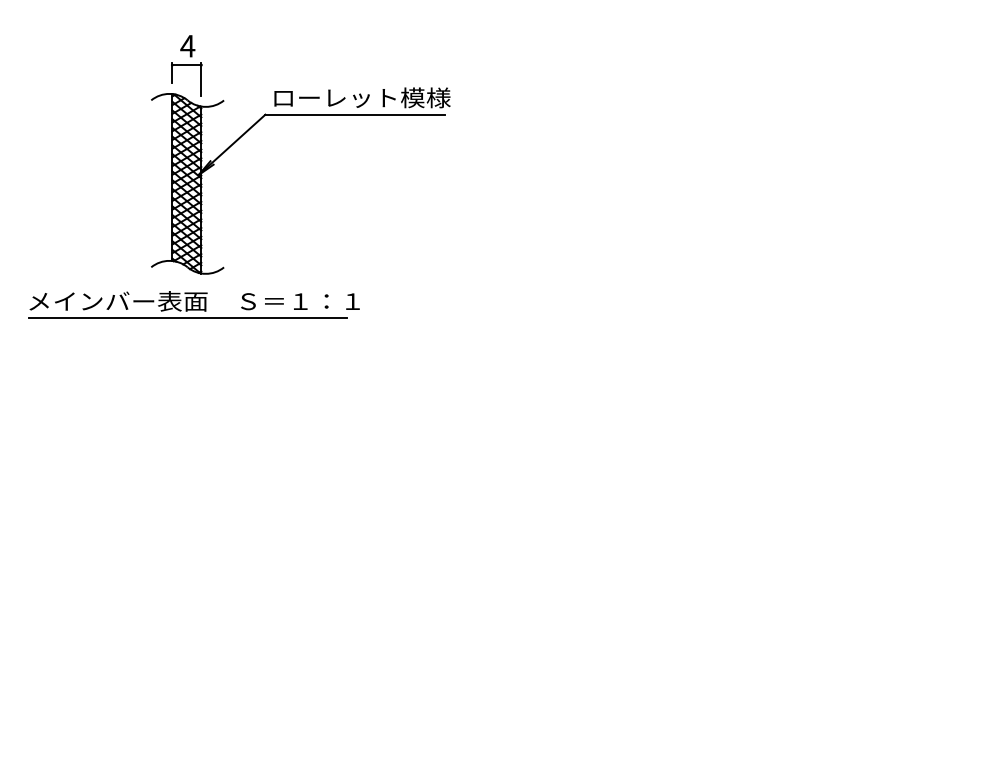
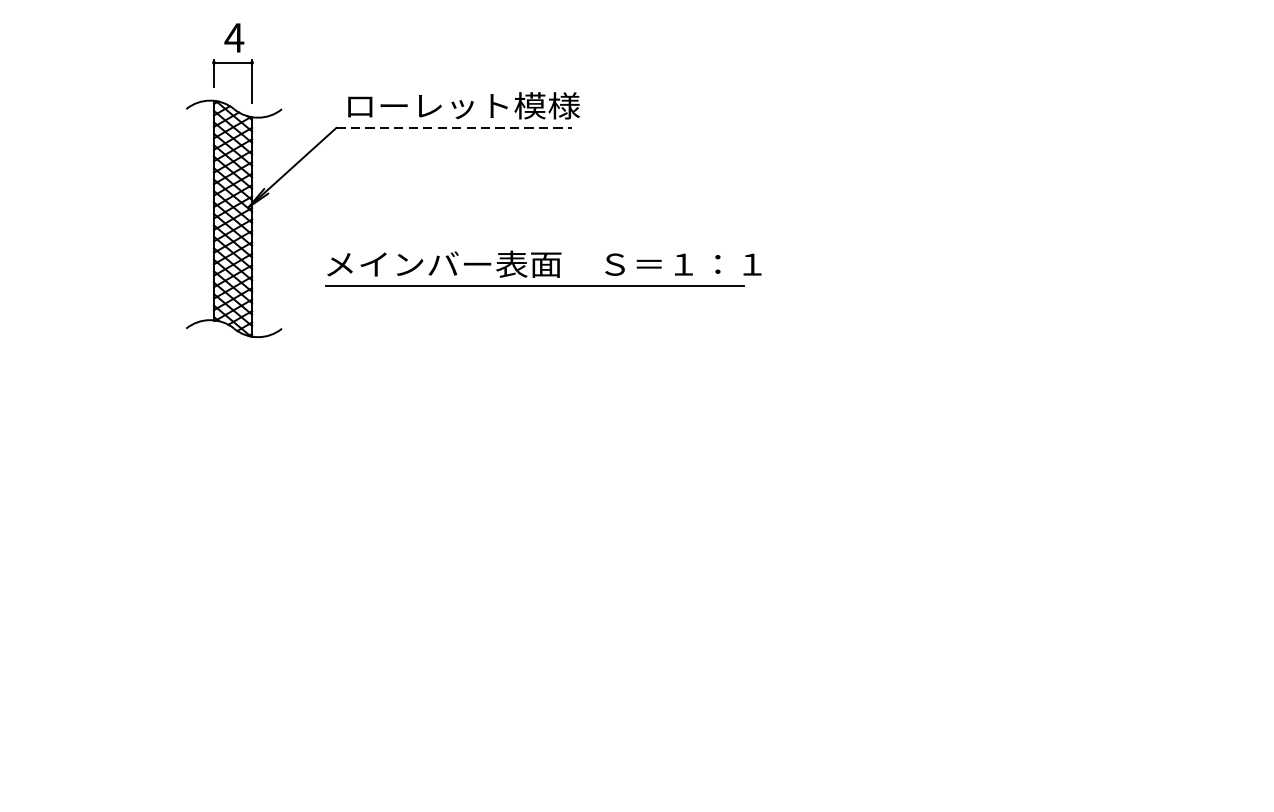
line: (355, 114) -> (454, 127), solid -> dashed
part: (193, 304) -> (542, 268), moved

